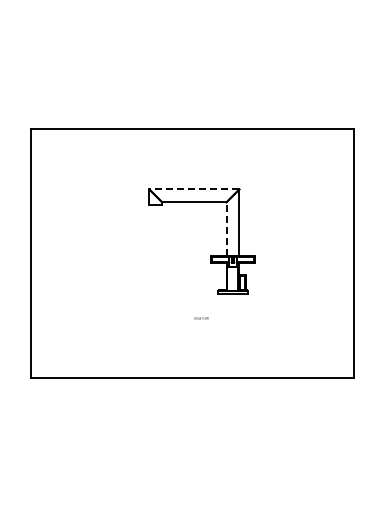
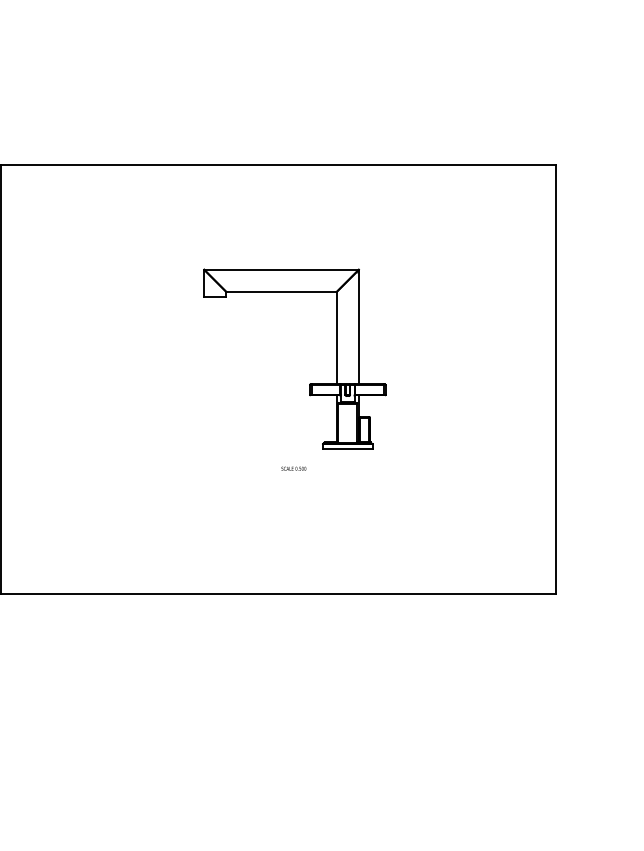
line: (193, 189) -> (280, 269), dashed -> solid
line: (226, 229) -> (336, 338), dashed -> solid
text: (201, 318) -> (293, 469), moved

